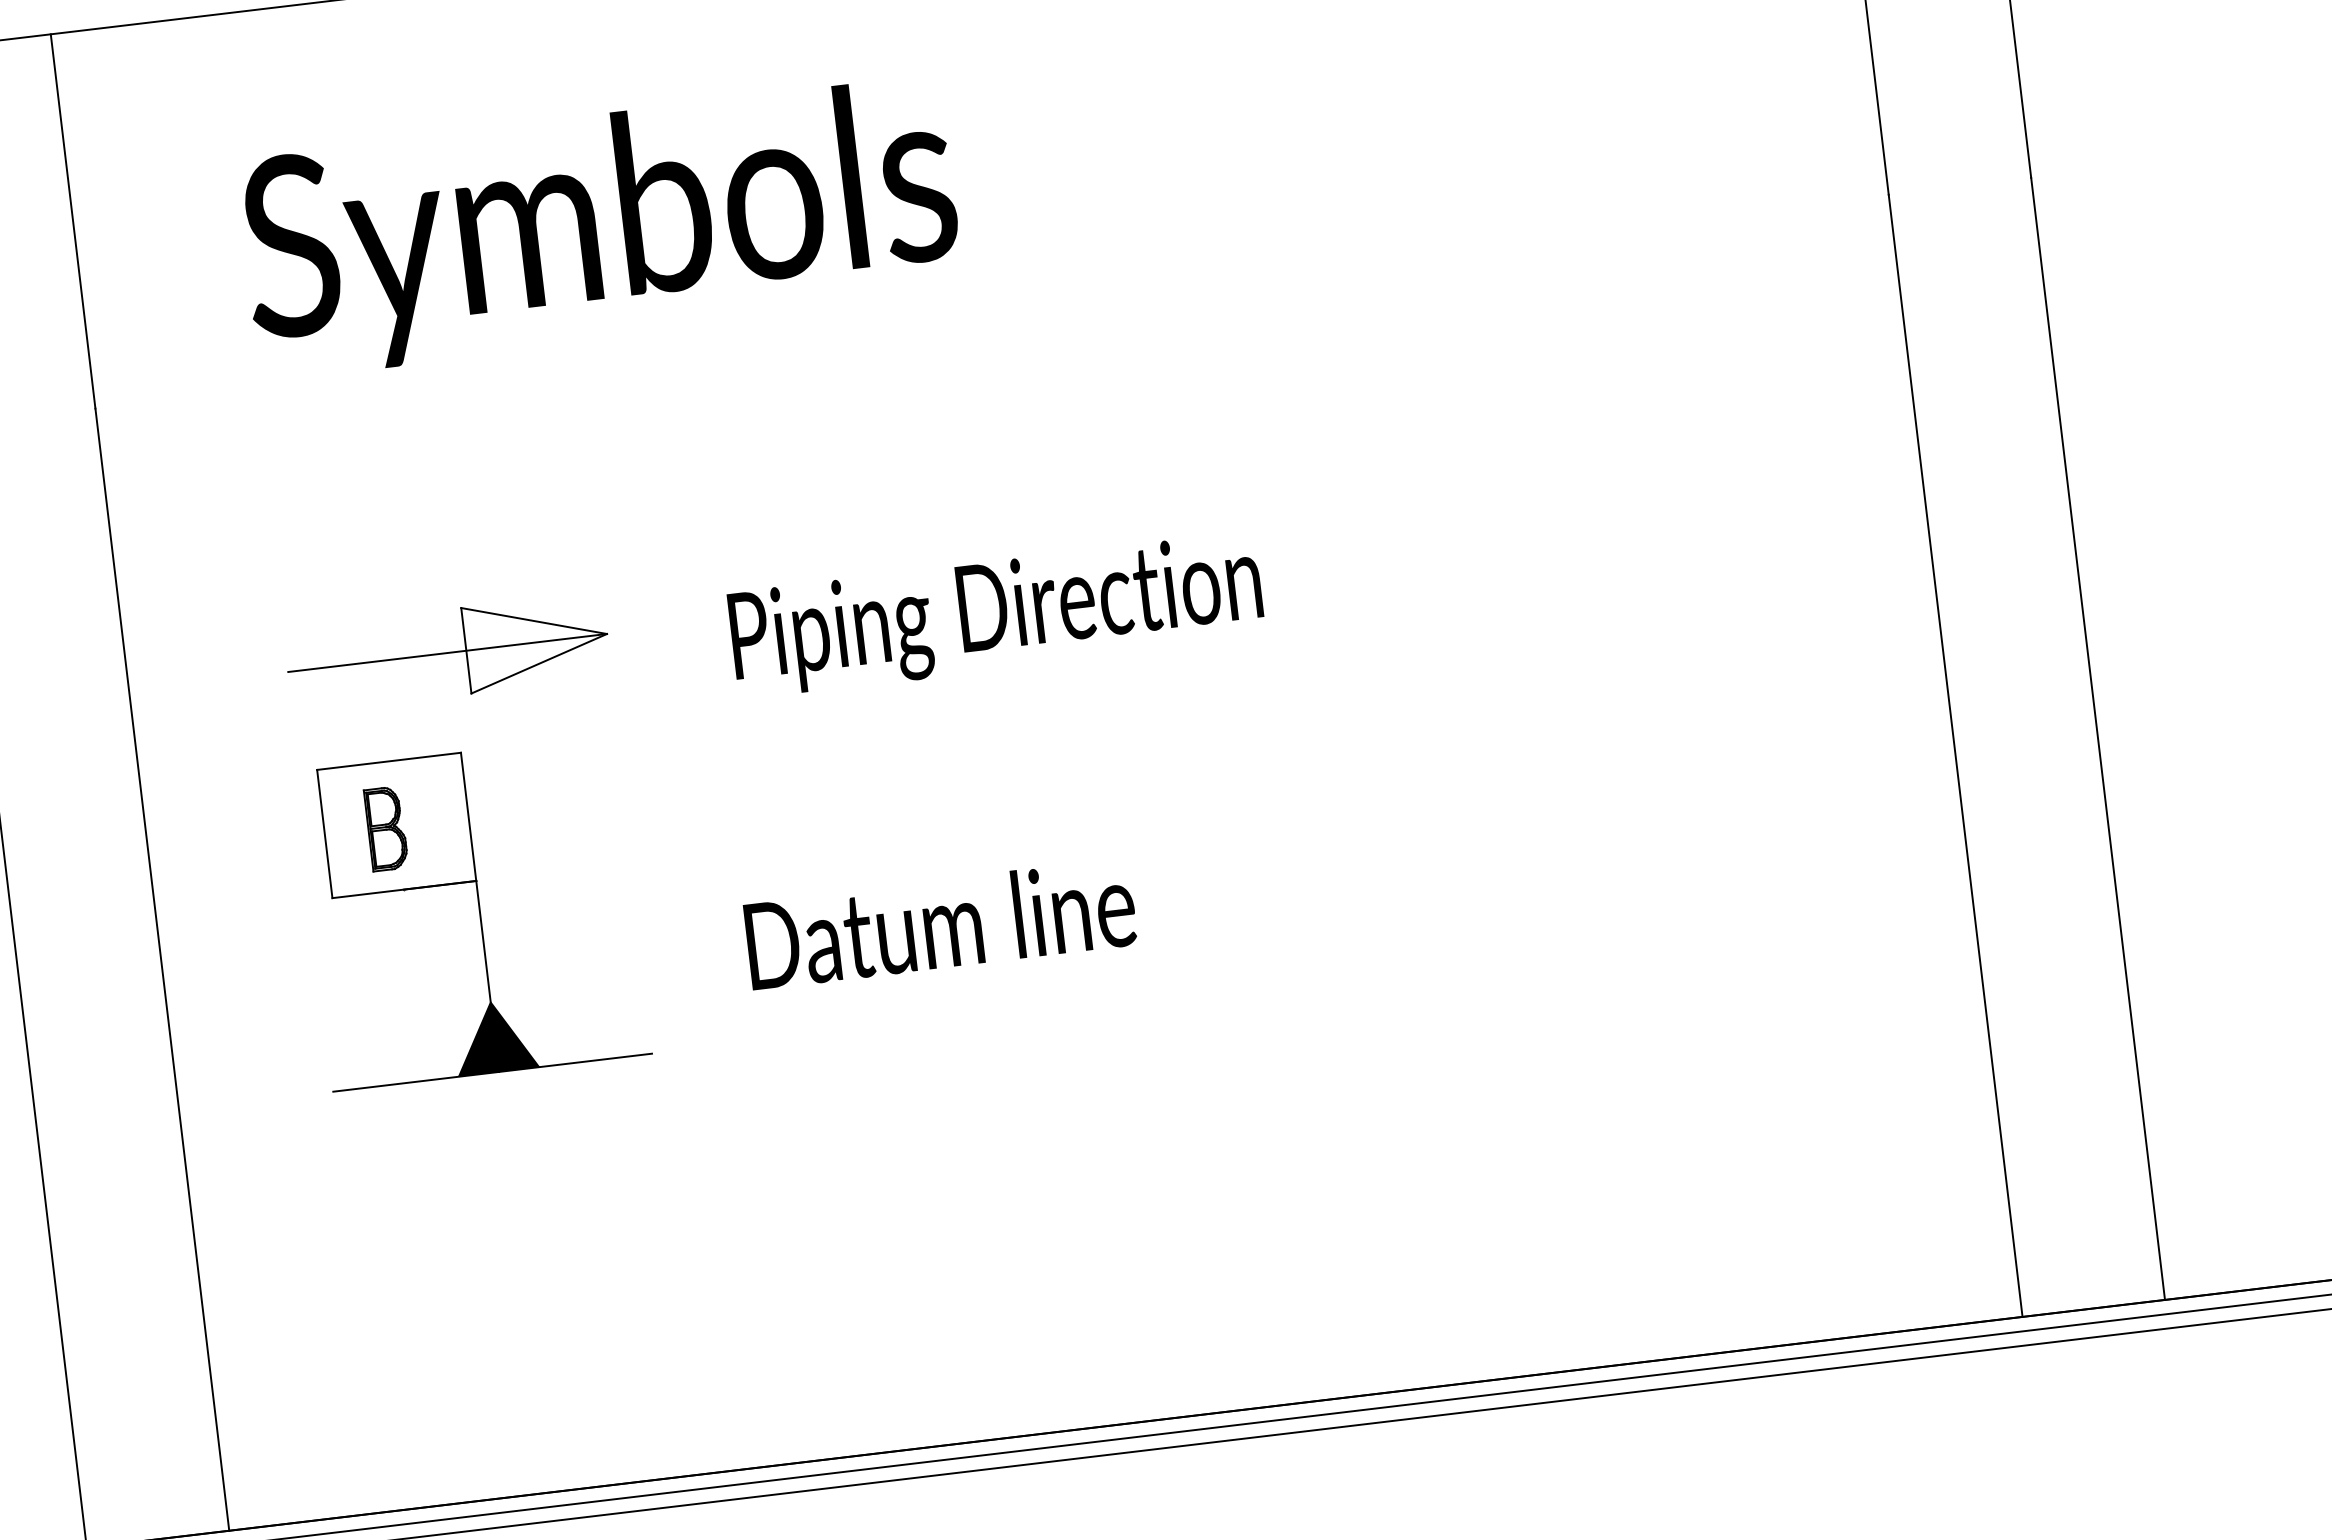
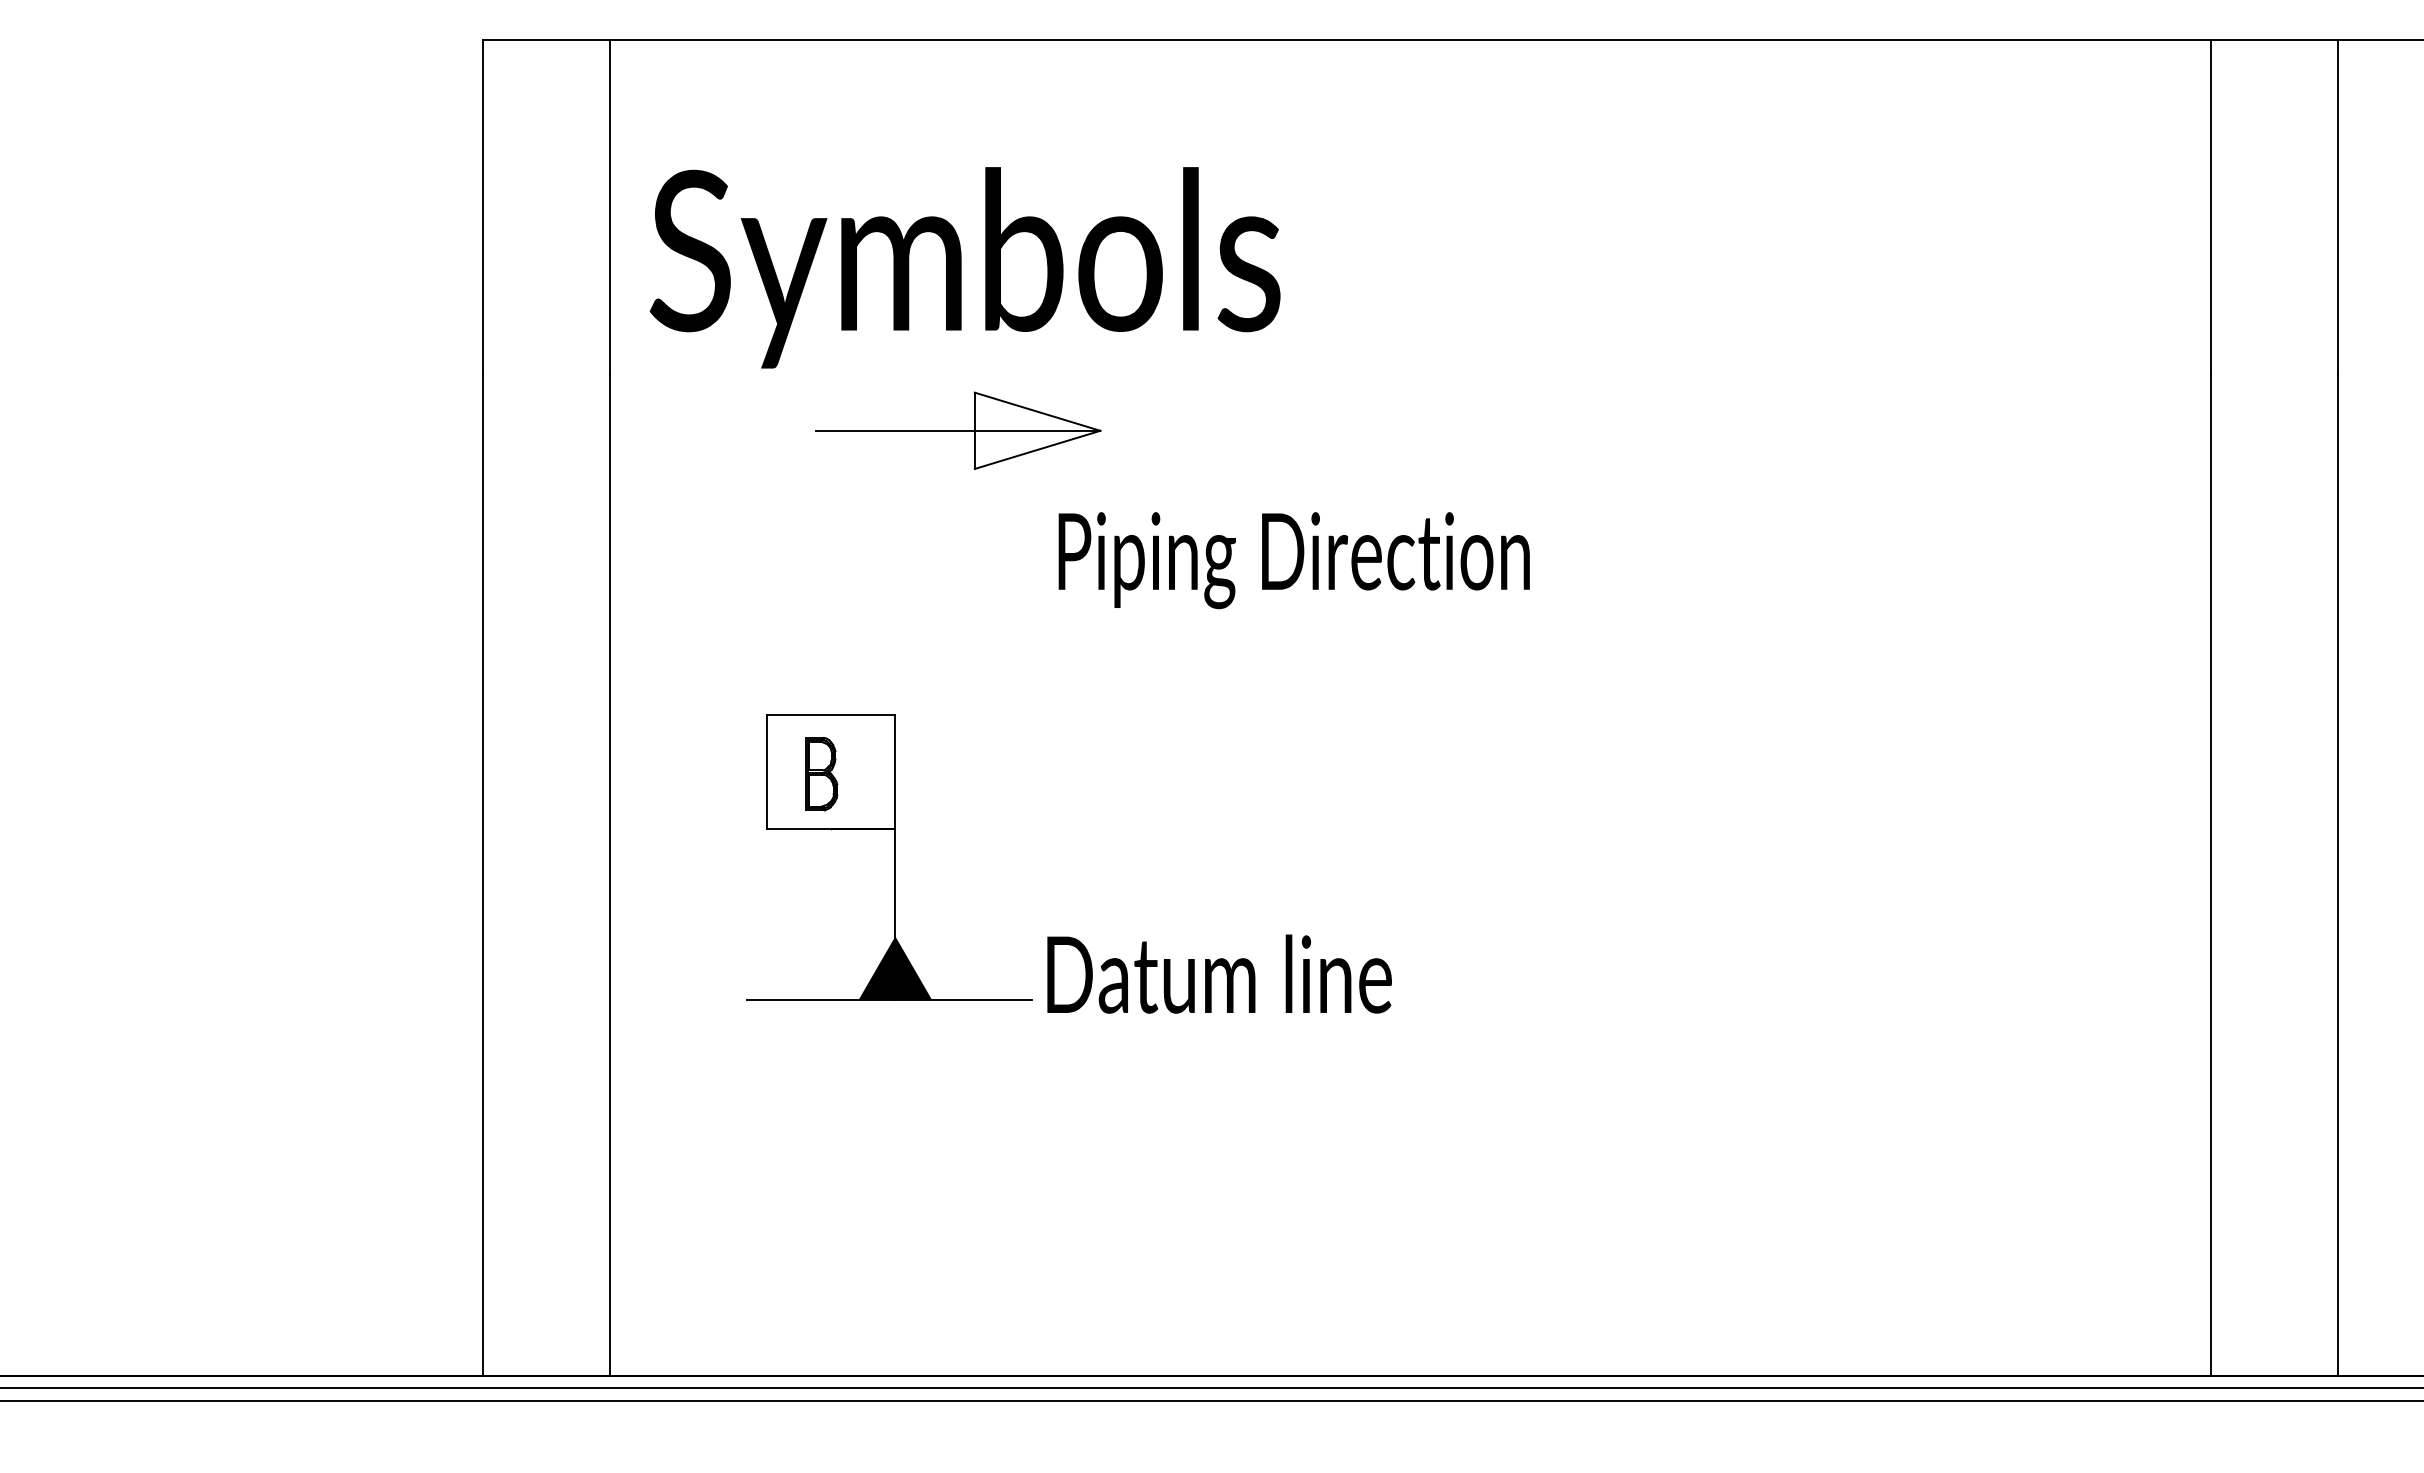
text: (599, 227) -> (964, 267), moved
text: (995, 615) -> (1293, 560), moved
part: (448, 652) -> (958, 430), moved
text: (940, 923) -> (1219, 973), moved

